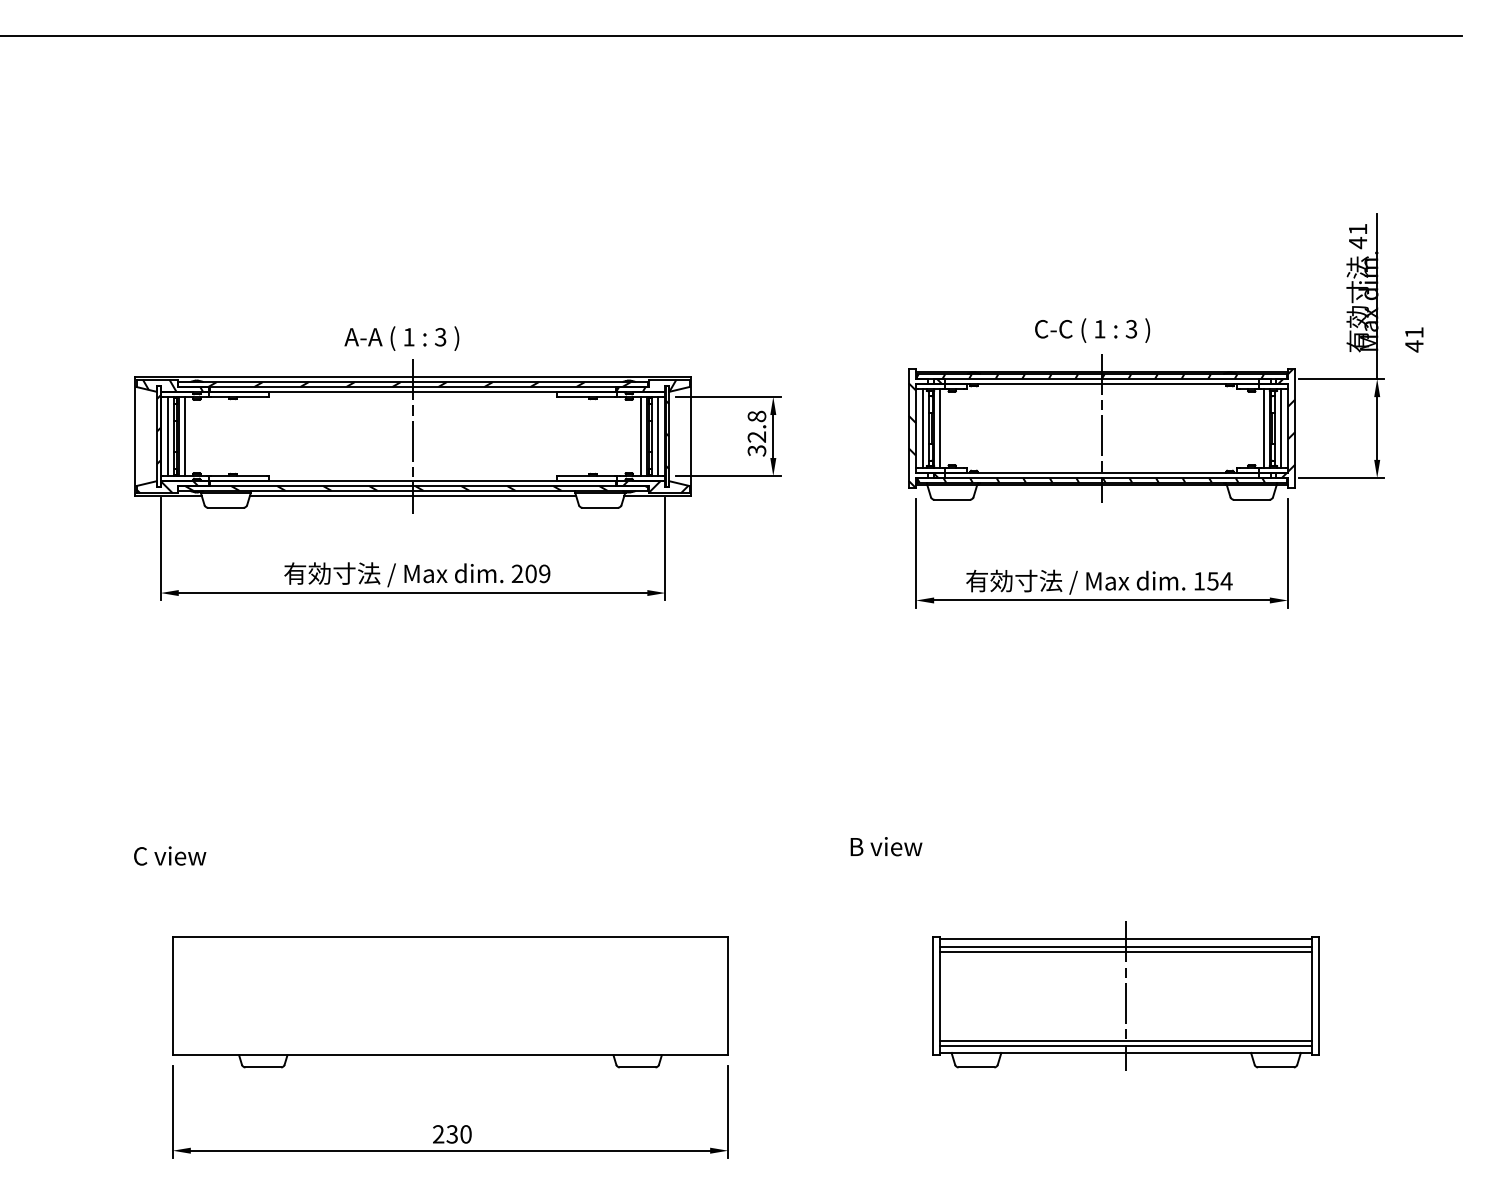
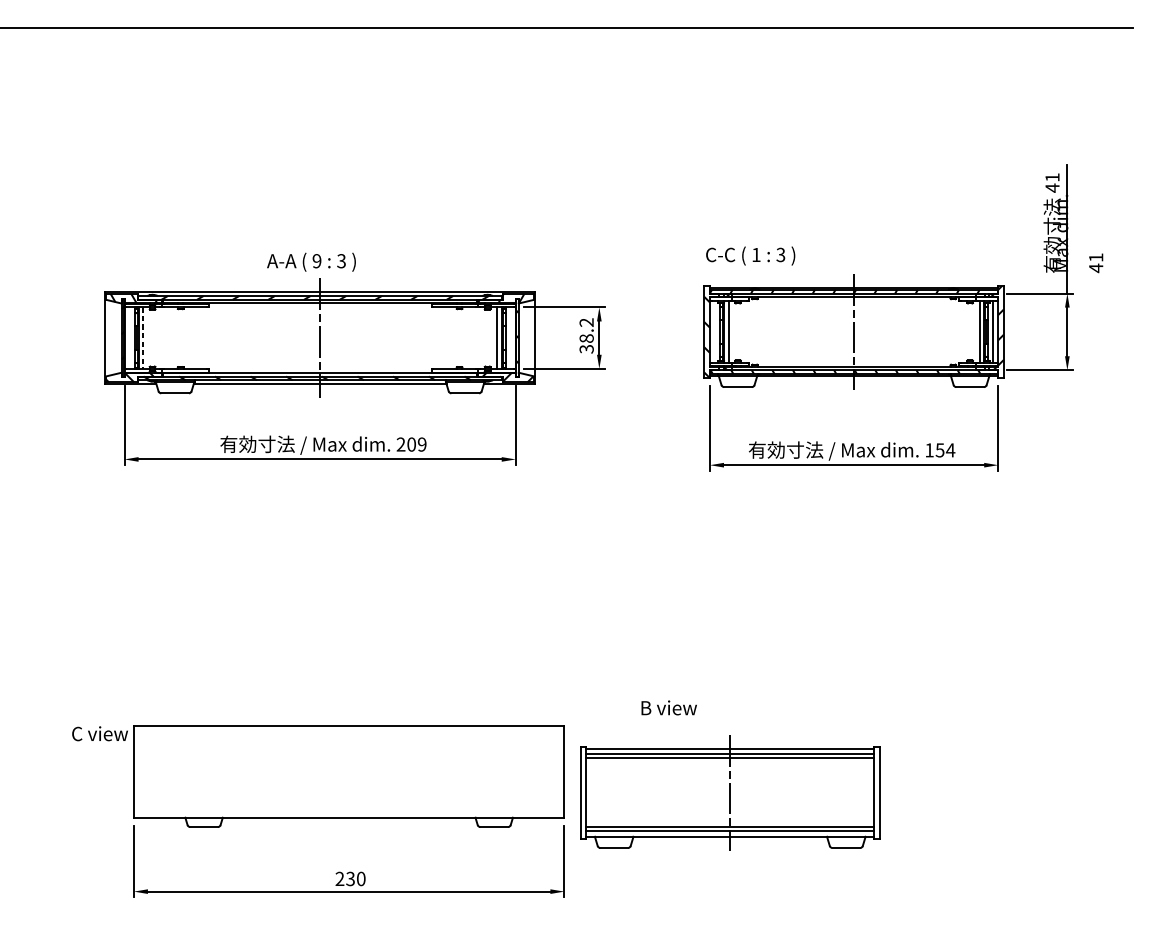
text: (1092, 330) -> (750, 255), moved
text: (408, 337) -> (316, 261), 1 -> 9
text: (756, 426) -> (586, 330), 32.8 -> 38.2
line: (923, 428) -> (715, 331), removed
line: (167, 436) -> (129, 338), removed
line: (184, 436) -> (143, 338), solid -> dashed
line: (658, 436) -> (510, 338), removed
text: (886, 846) -> (669, 707), moved
text: (170, 855) -> (100, 733), moved
part: (1125, 995) -> (729, 792), moved

